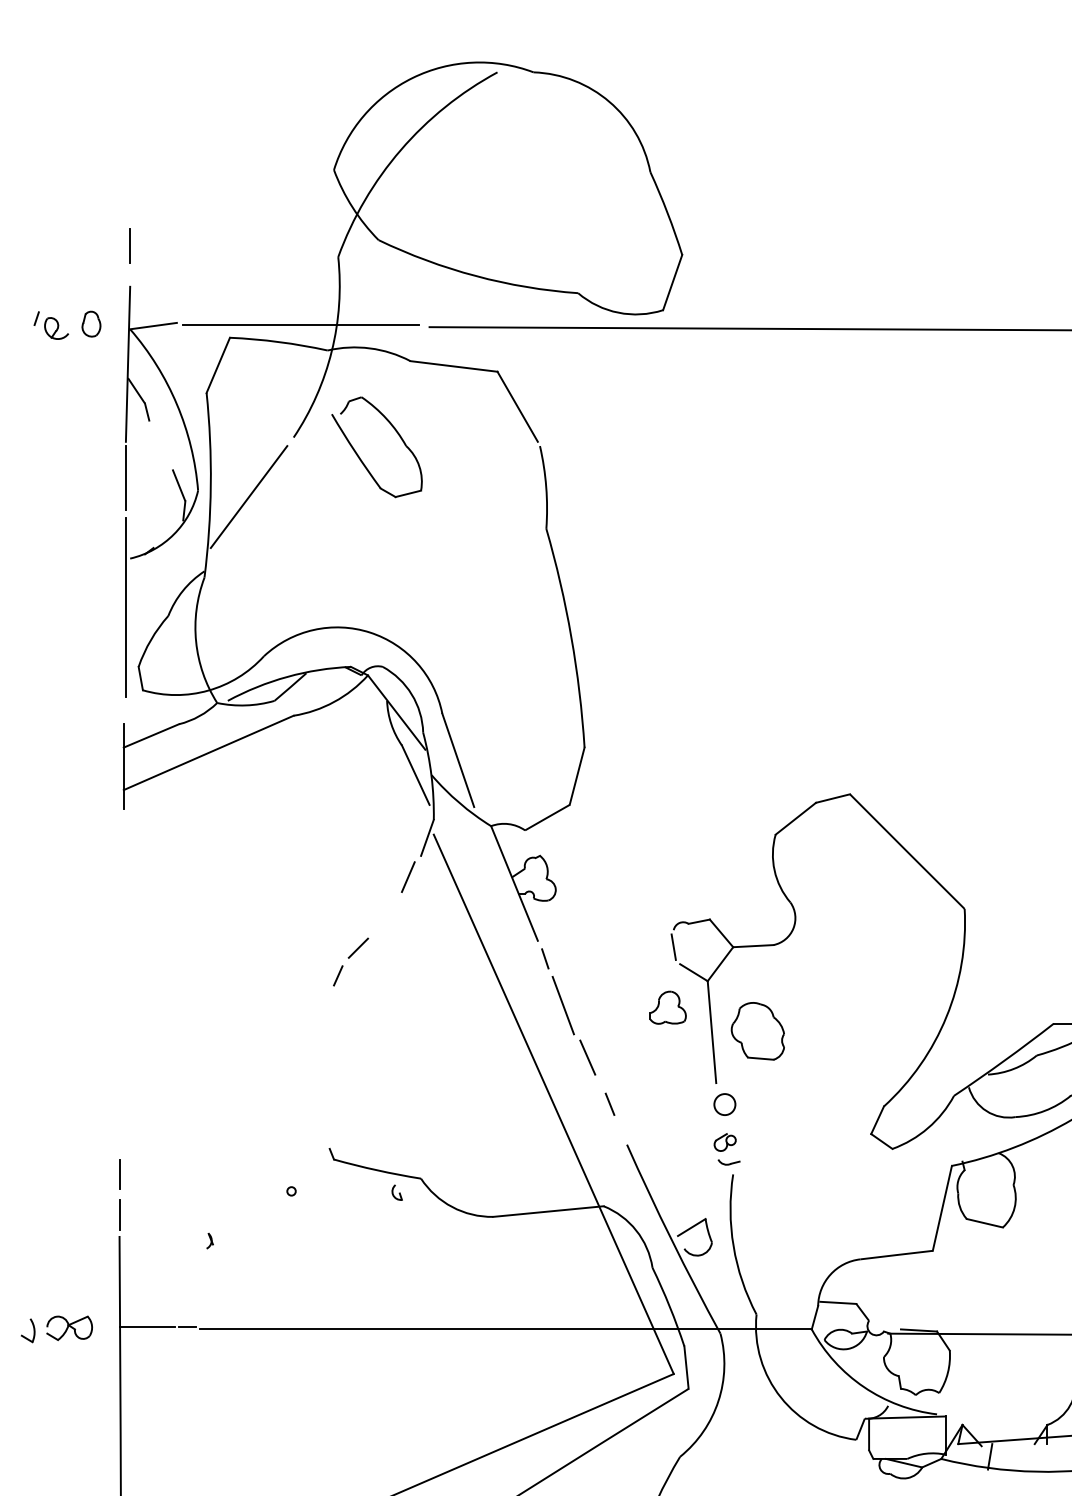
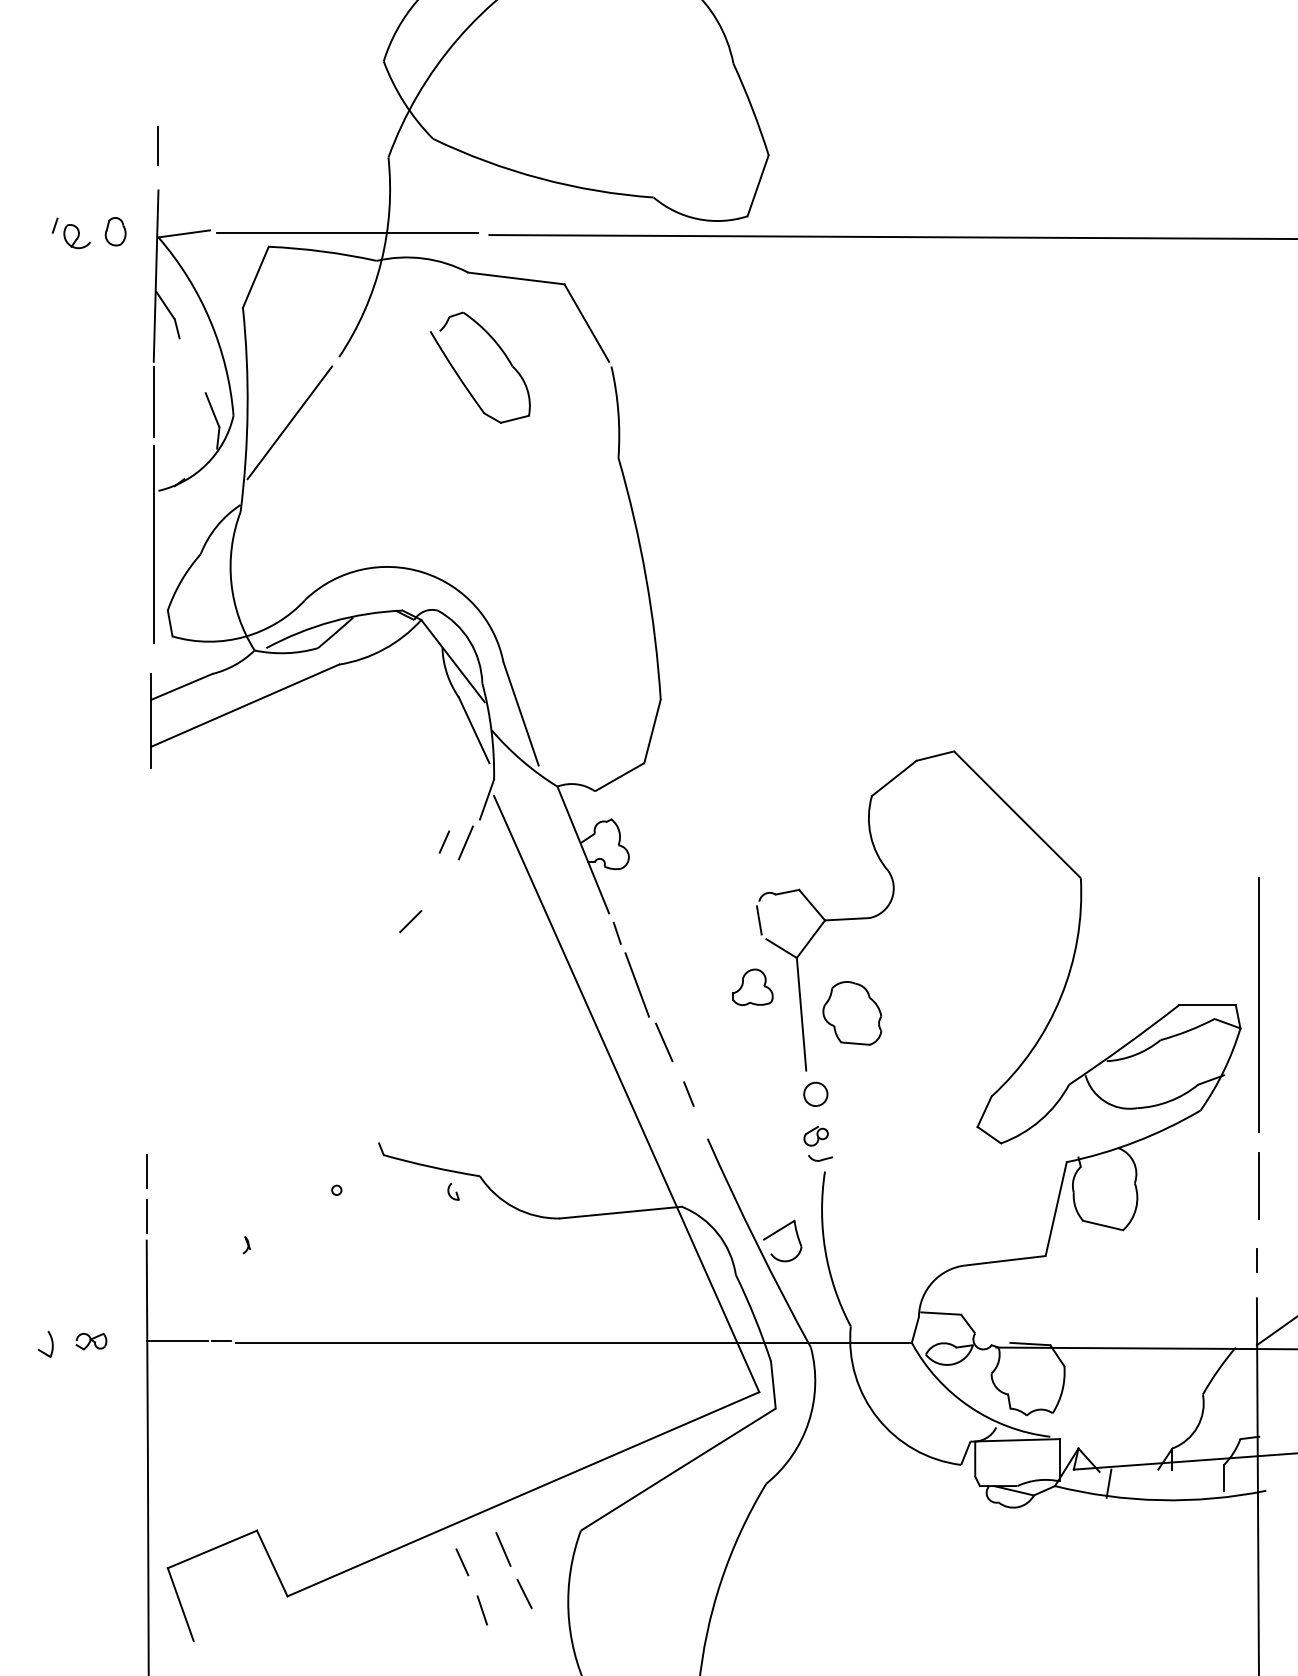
part: (360, 456) -> (461, 378), moved
line: (338, 975) -> (444, 841), moved
part: (69, 1328) -> (91, 1341), size x0.6

